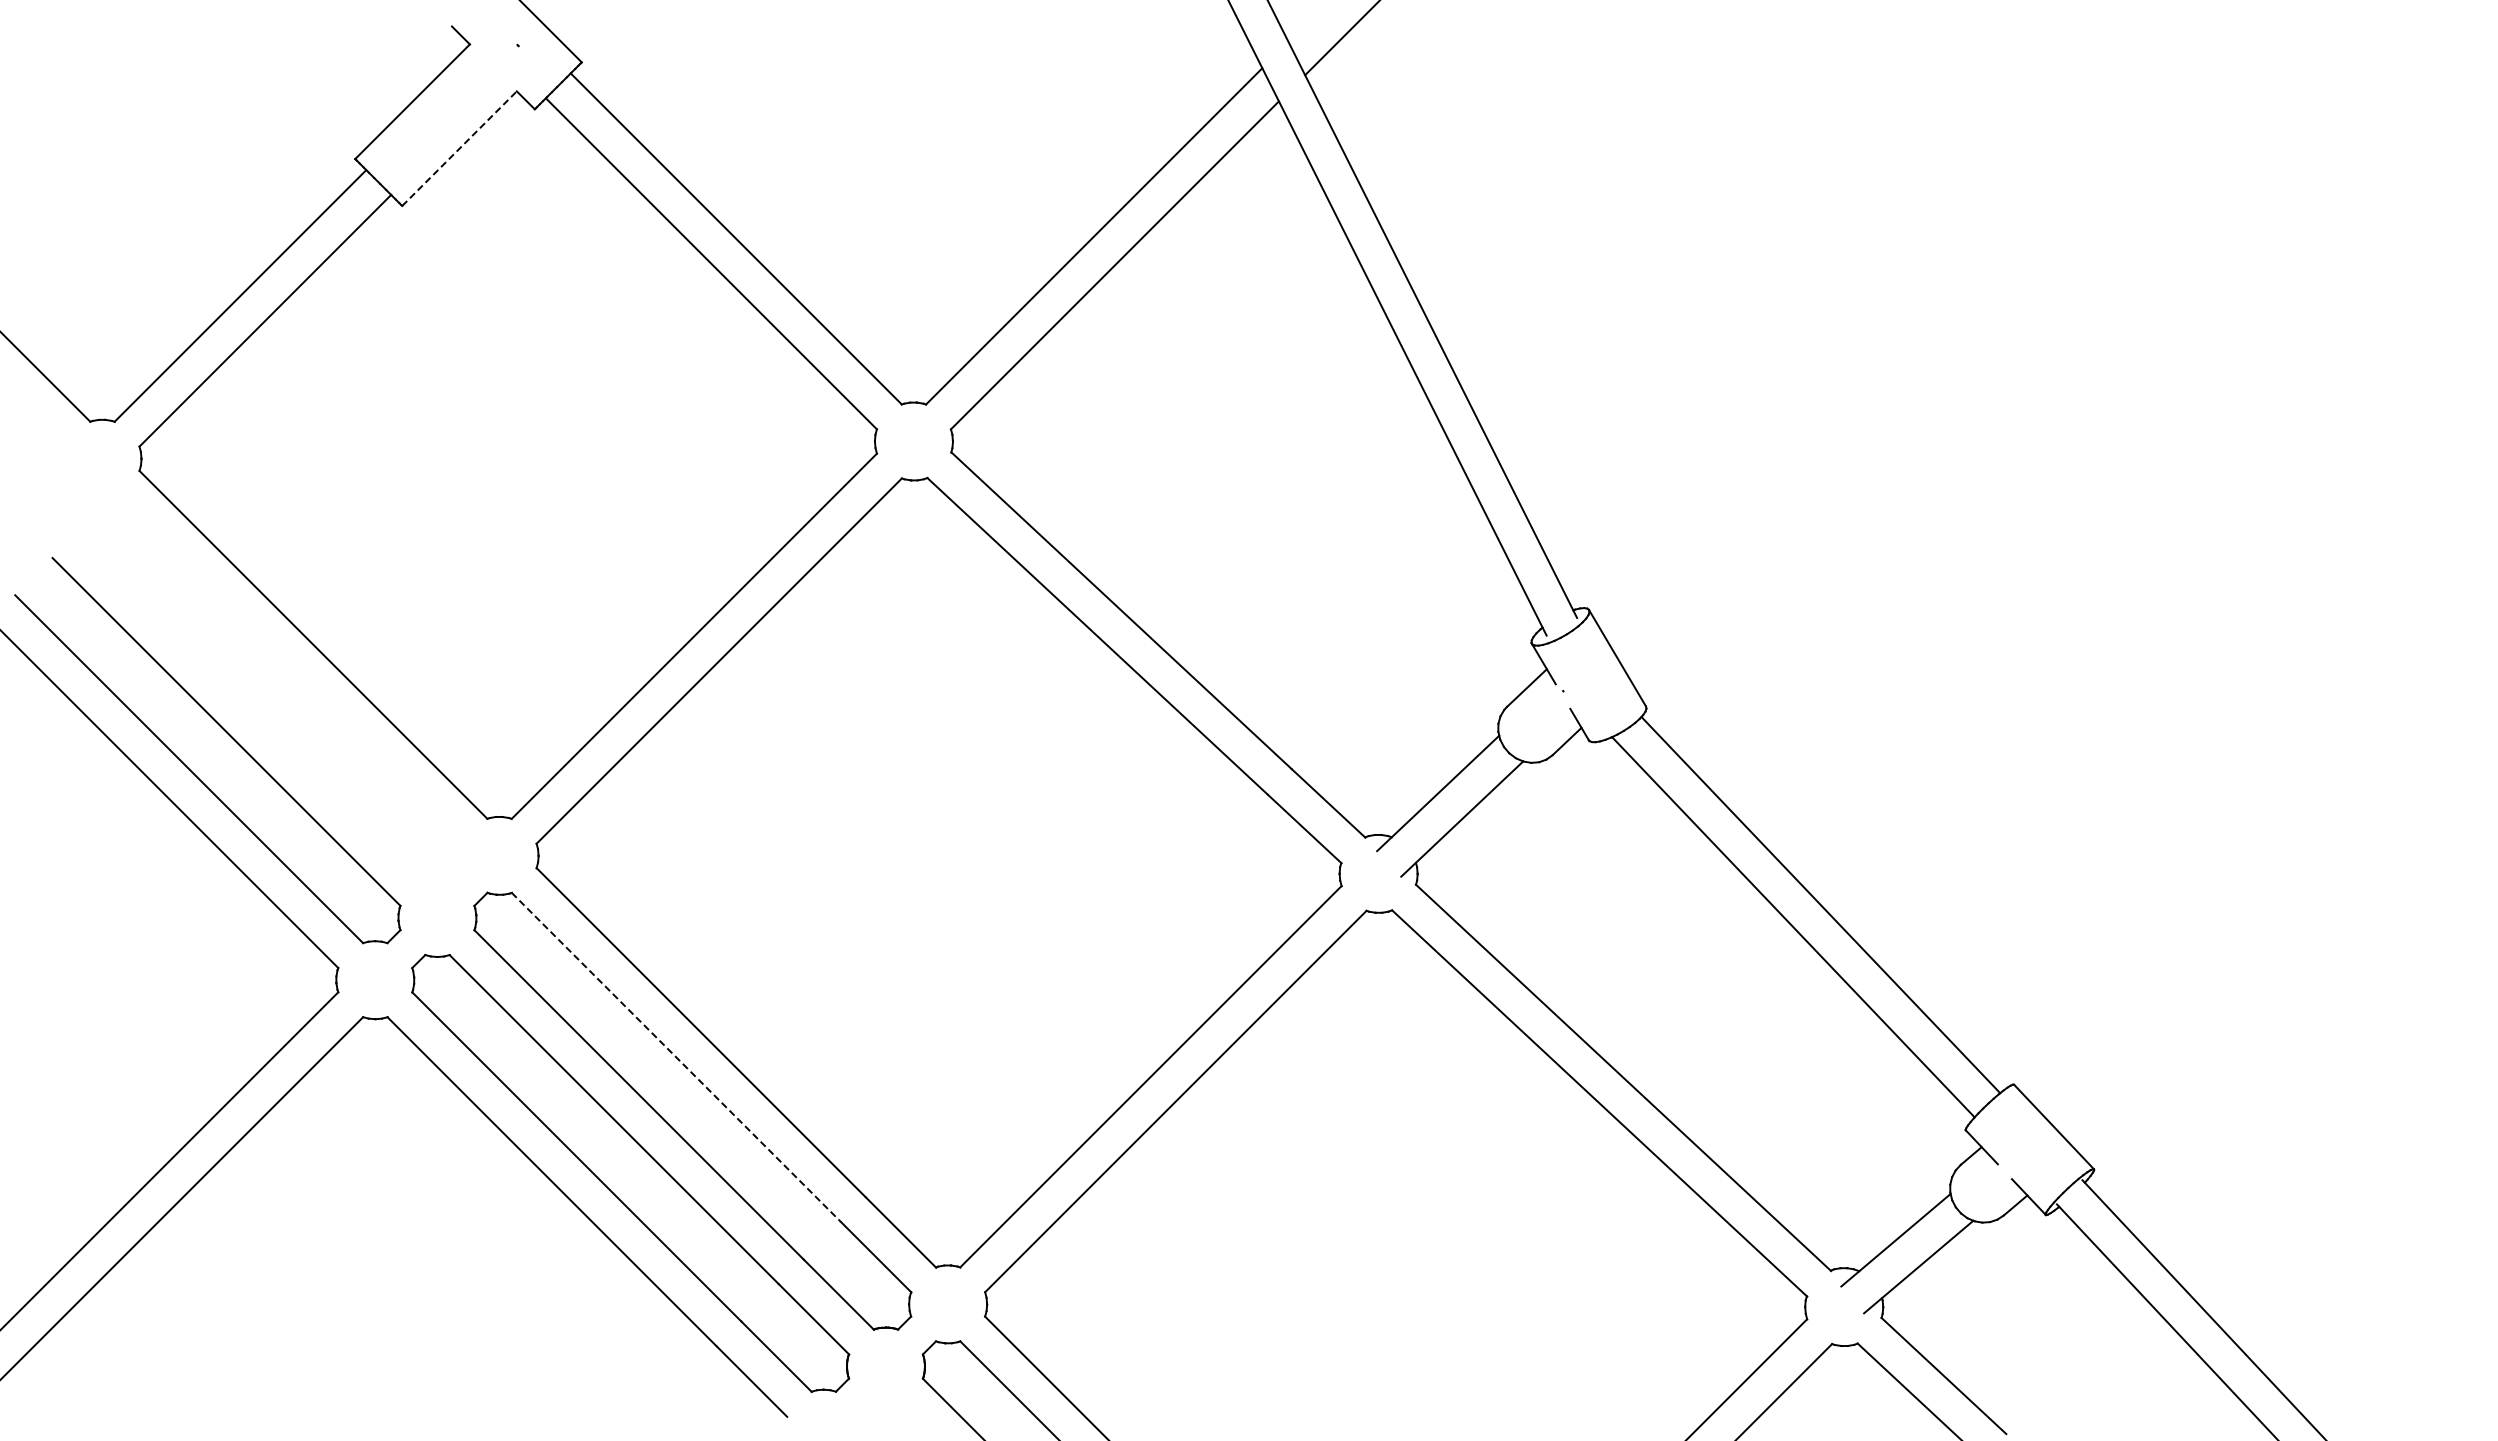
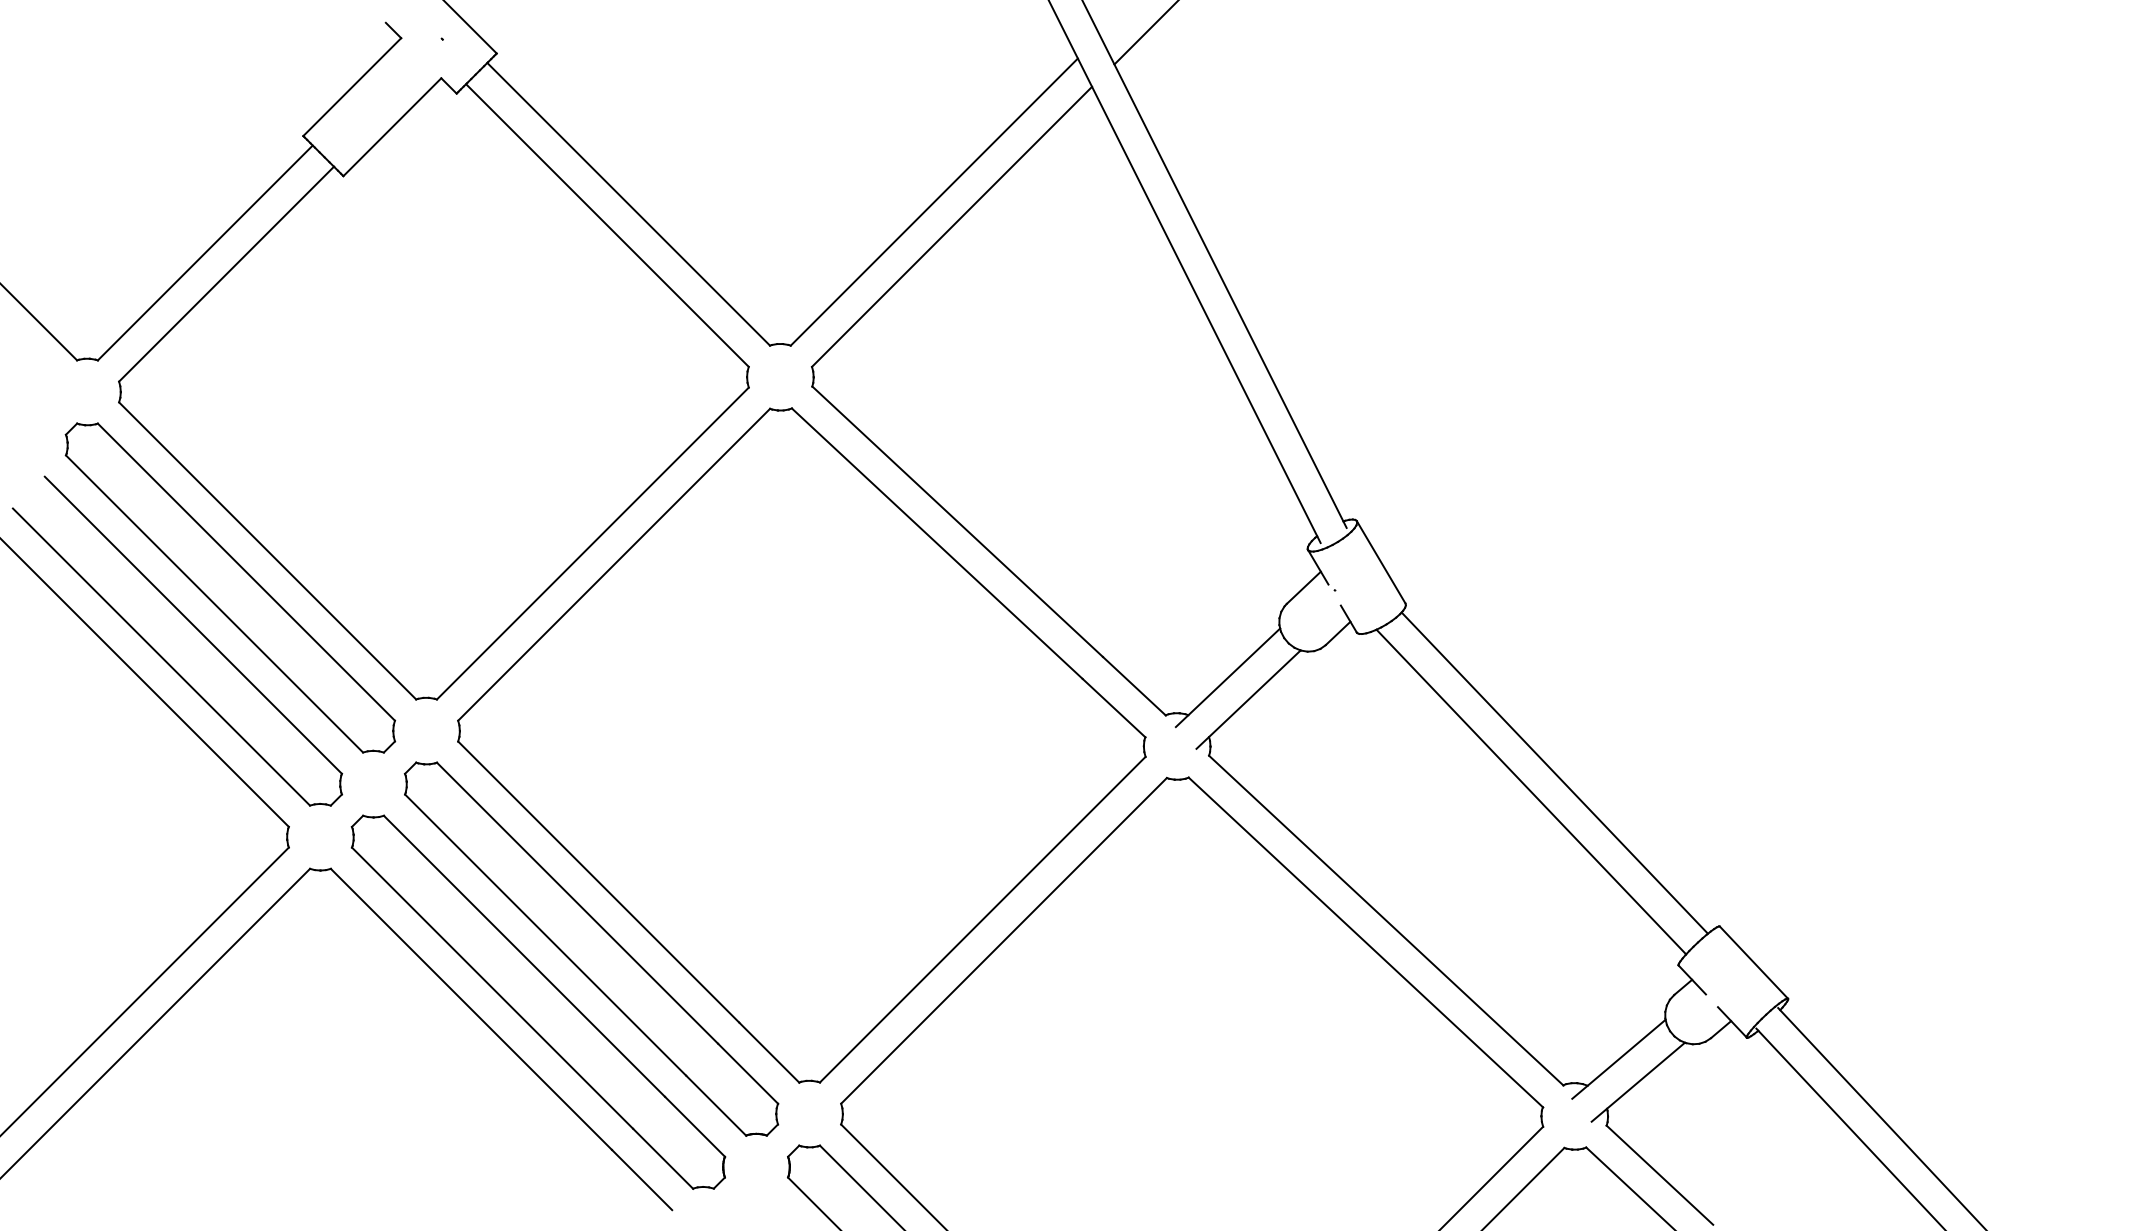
line: (459, 148) -> (392, 127), dashed -> solid
part: (269, 688) -> (230, 588), added
line: (676, 1057) -> (577, 903), dashed -> solid

